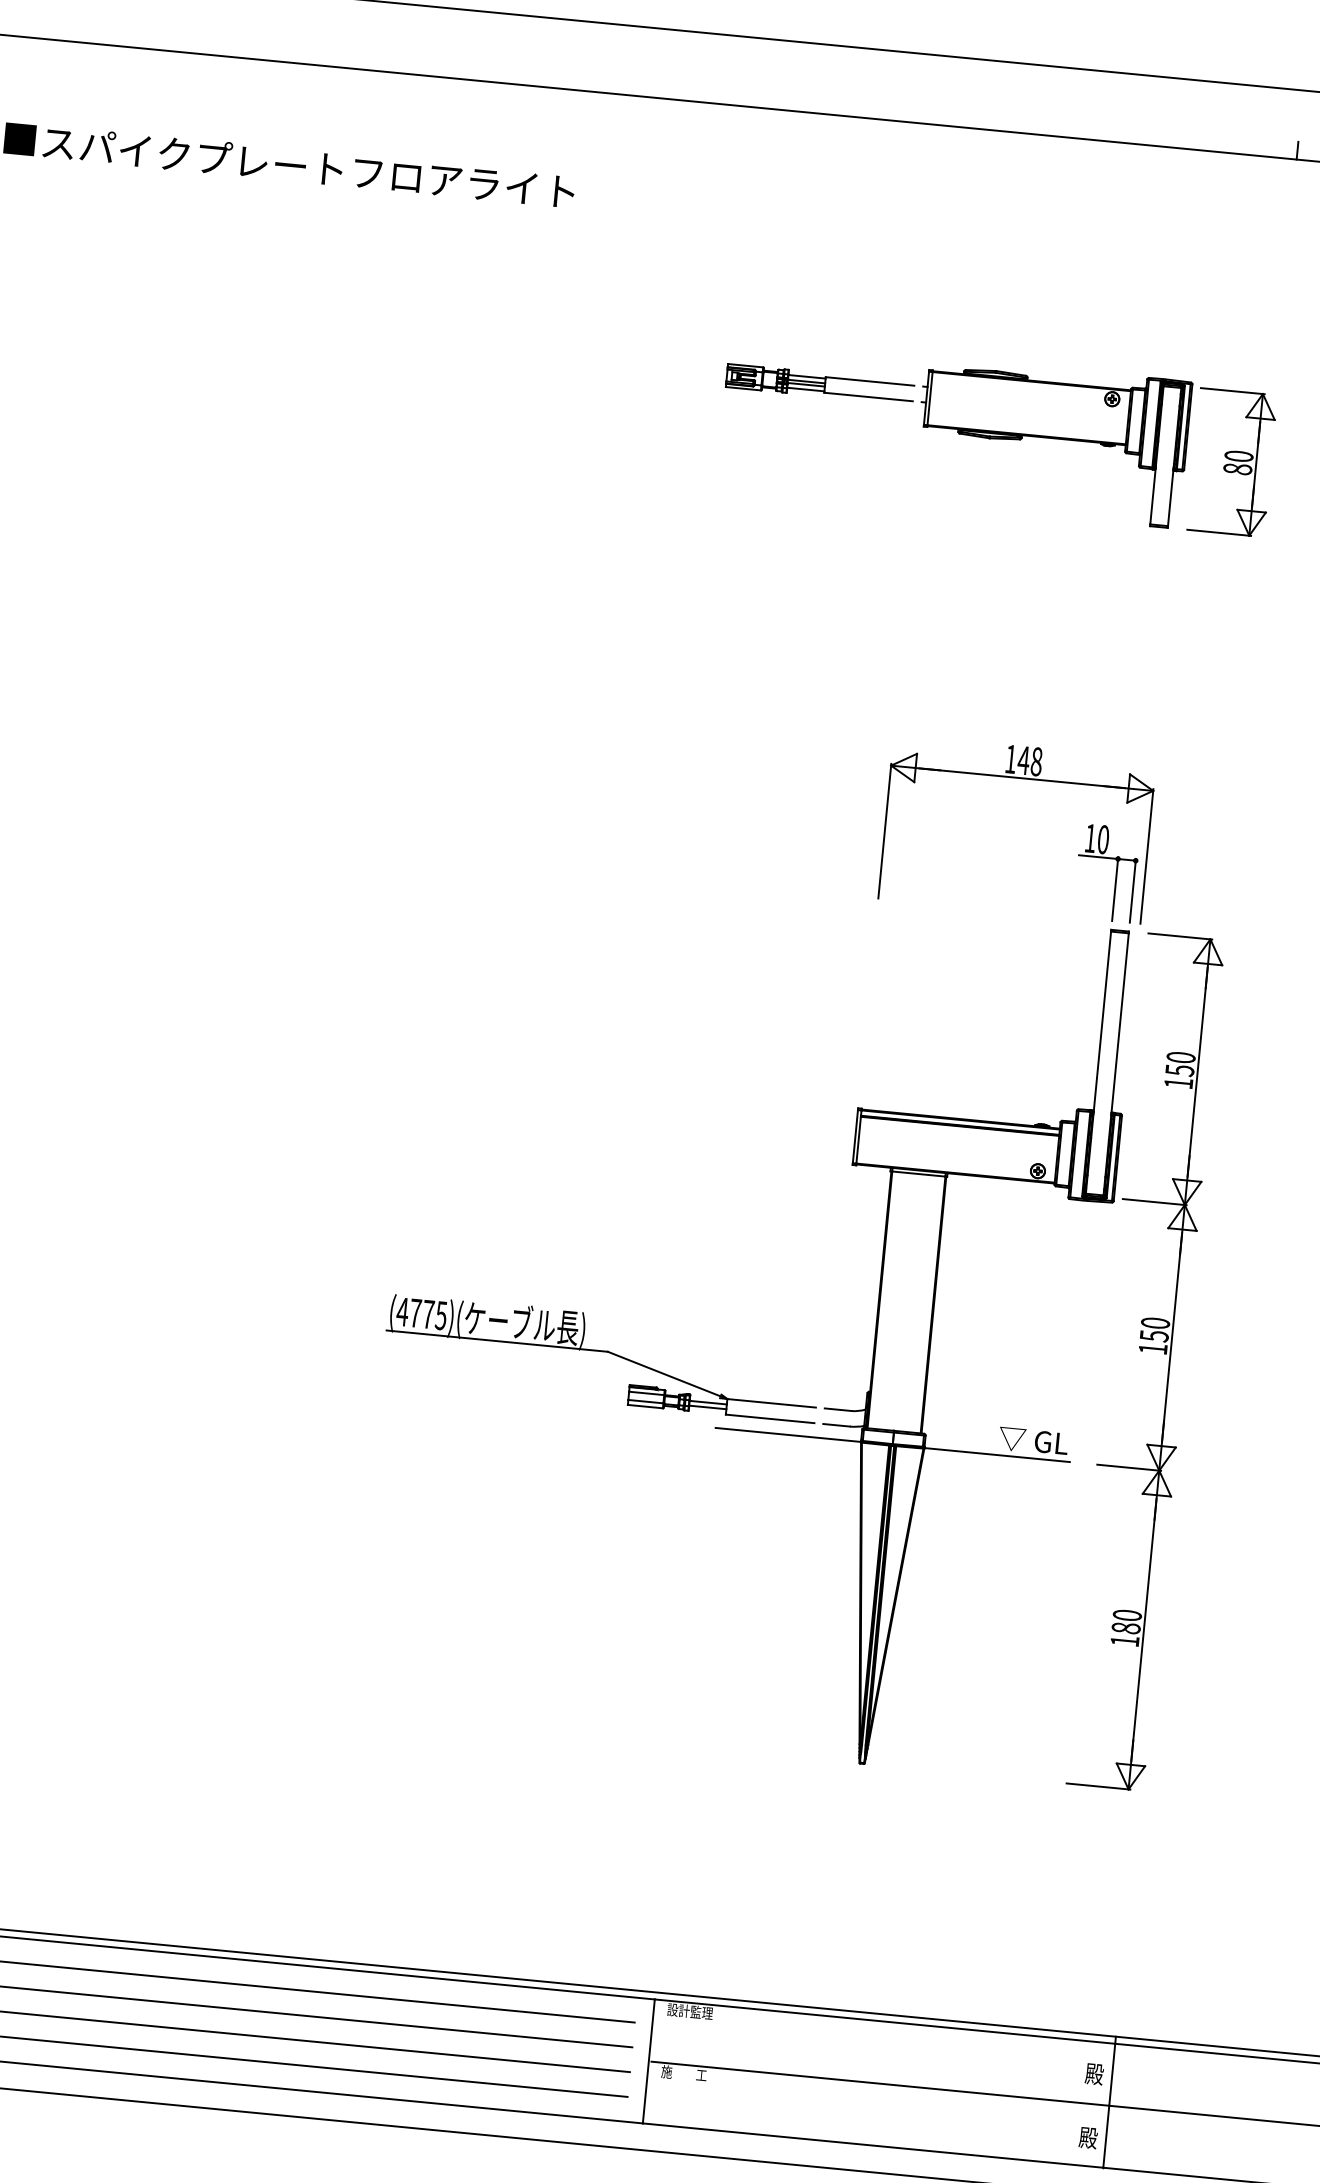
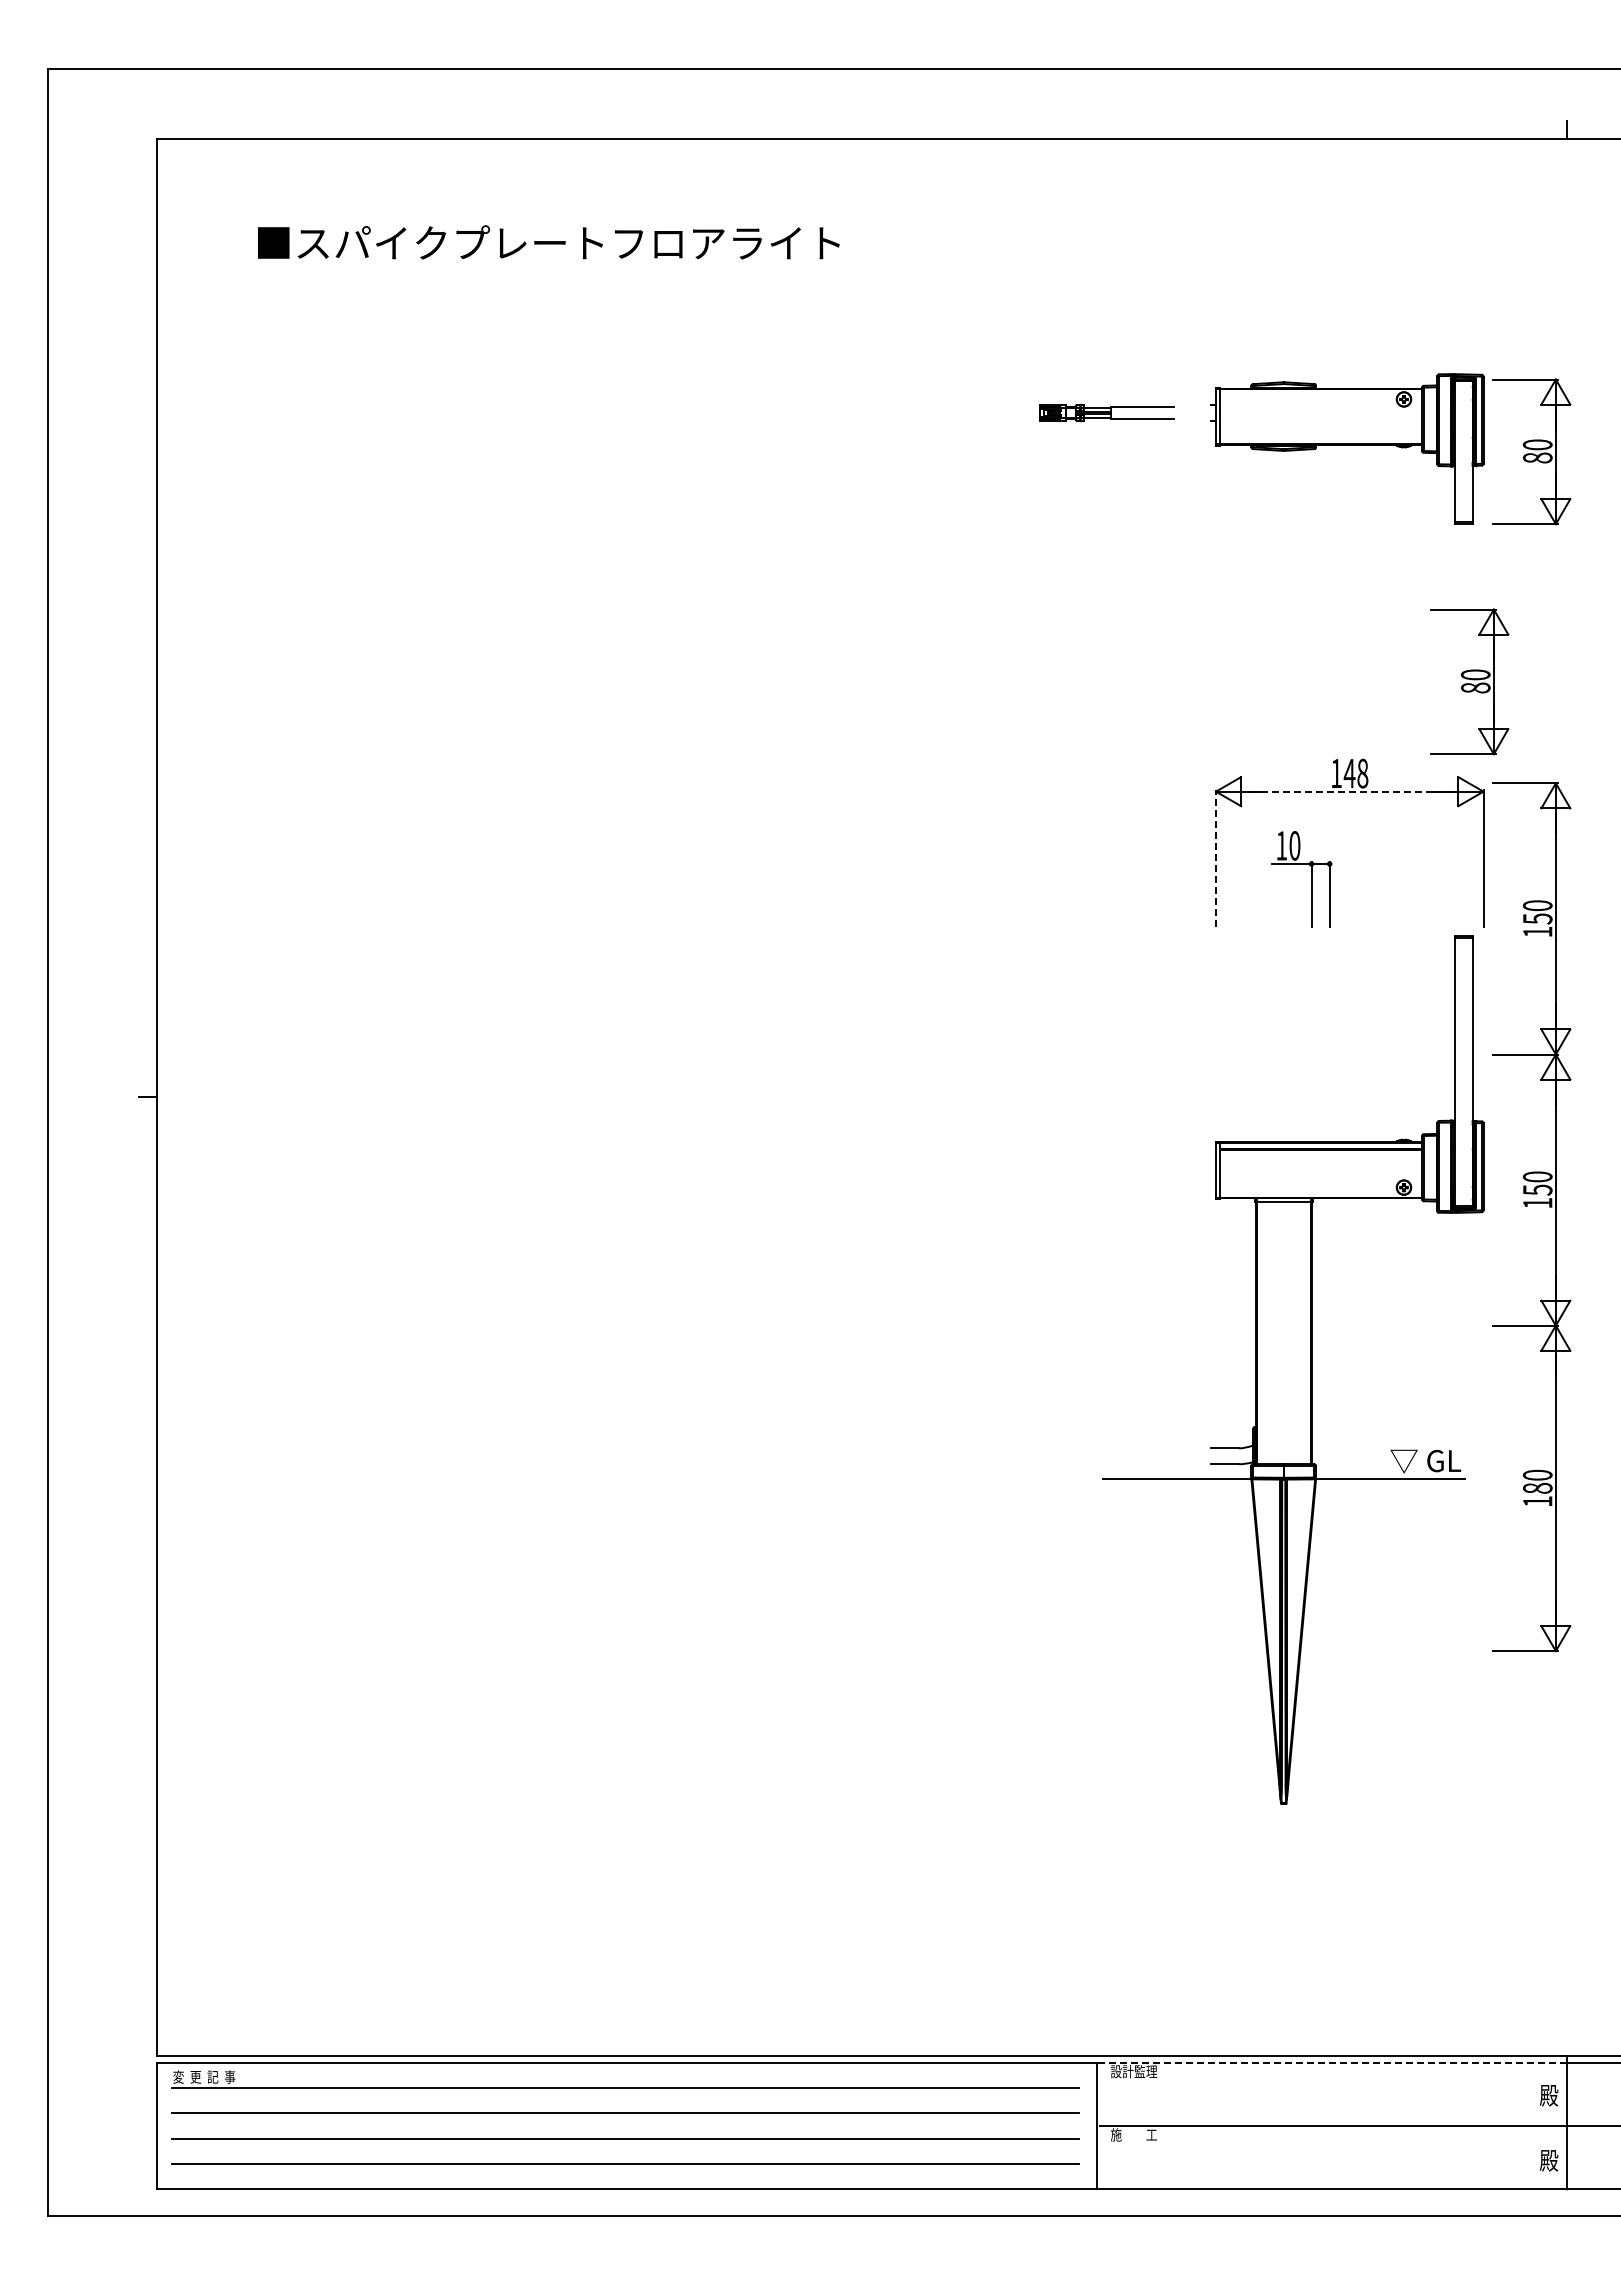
part: (819, 383) -> (1106, 412), size x0.7
part: (1149, 681) -> (1469, 681), added
line: (1021, 778) -> (1349, 791), solid -> dashed
line: (884, 831) -> (1215, 858), solid -> dashed
part: (1116, 874) -> (1311, 879), moved
part: (1142, 1351) -> (1527, 1206), moved
part: (602, 1357) -> (981, 1418), removed
line: (884, 2021) -> (1331, 2062), solid -> dashed

